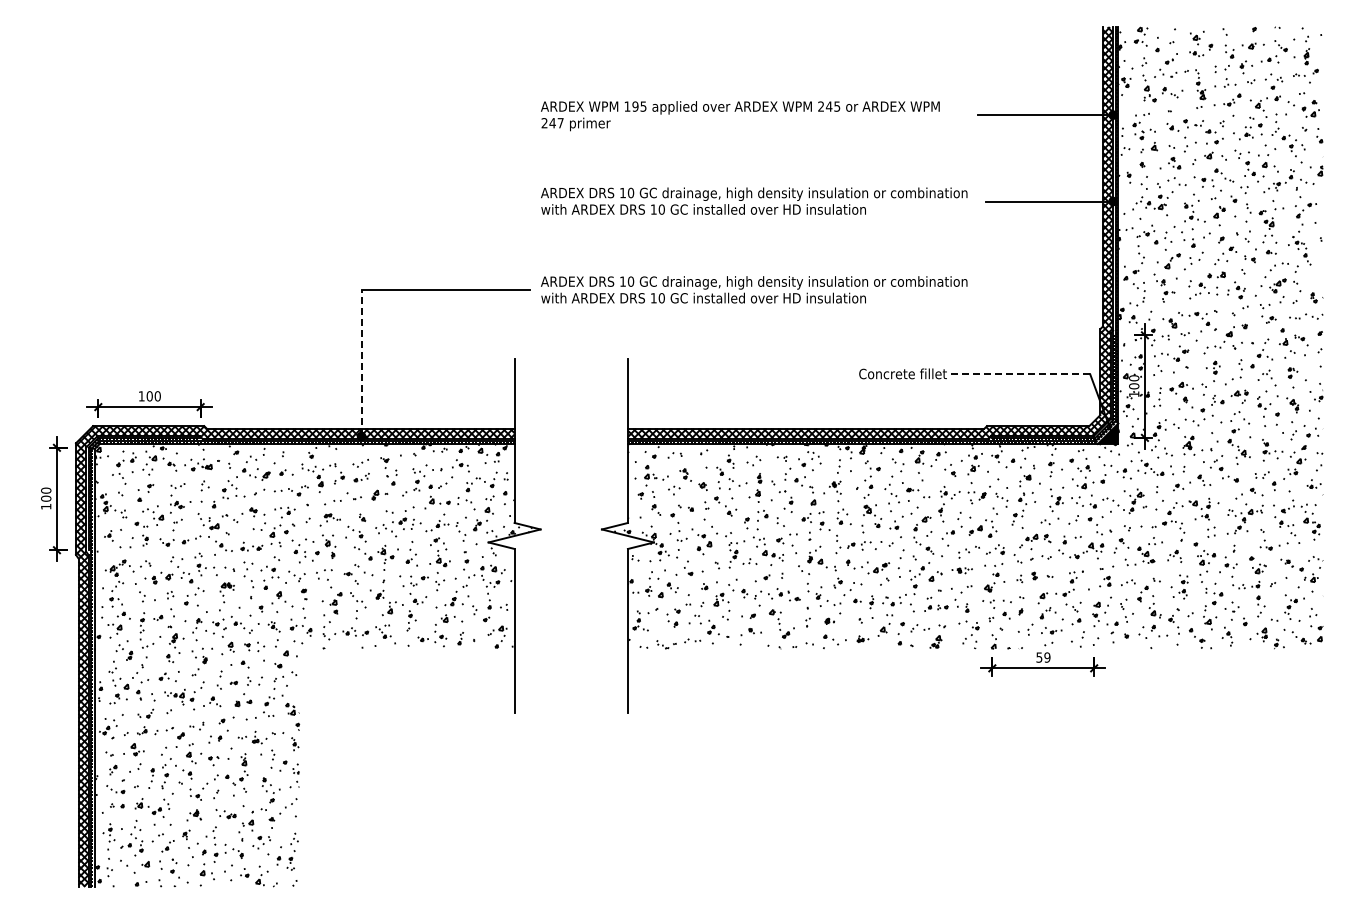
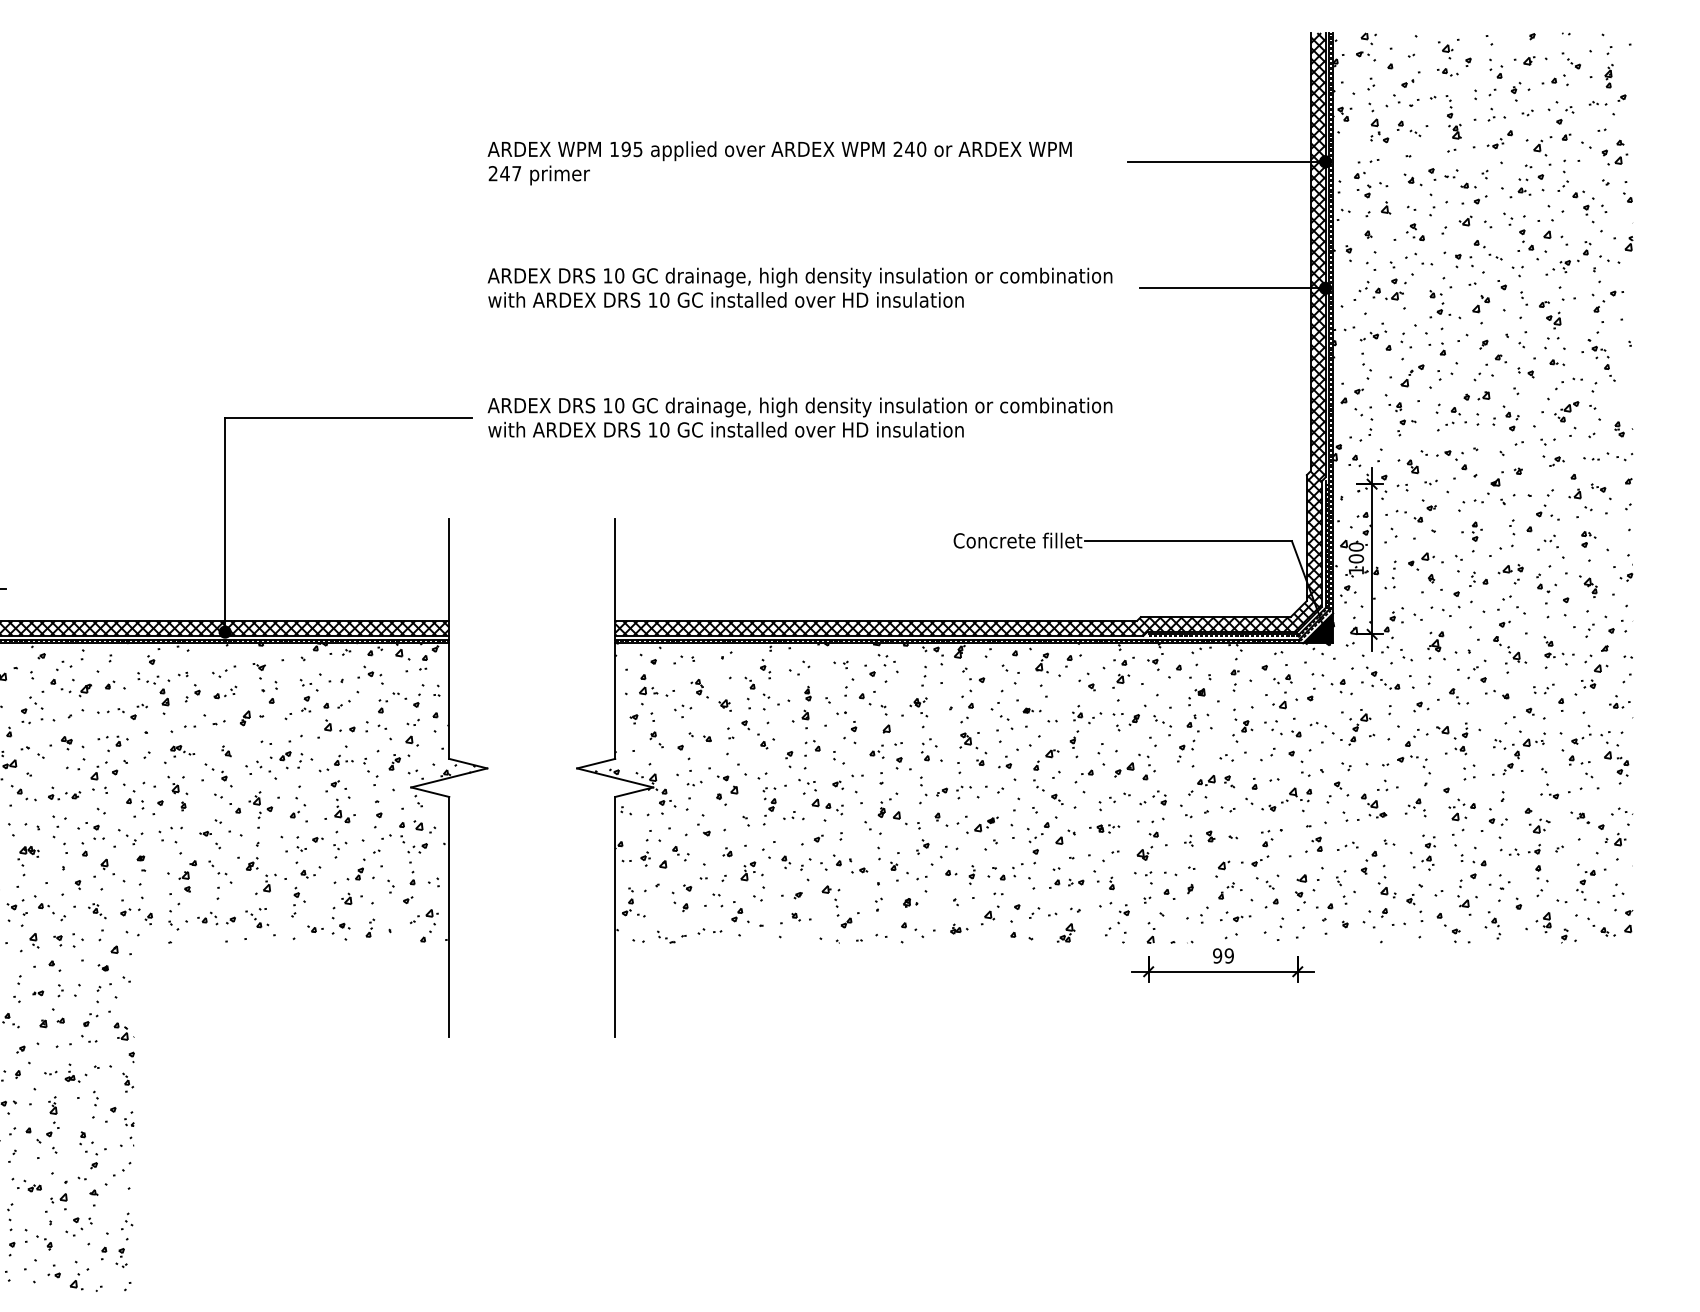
text: (837, 106) -> (921, 149), 245 -> 240
line: (361, 362) -> (225, 523), dashed -> solid
line: (1019, 374) -> (1188, 541), dashed -> solid
text: (1039, 657) -> (1217, 955), 59 -> 99

